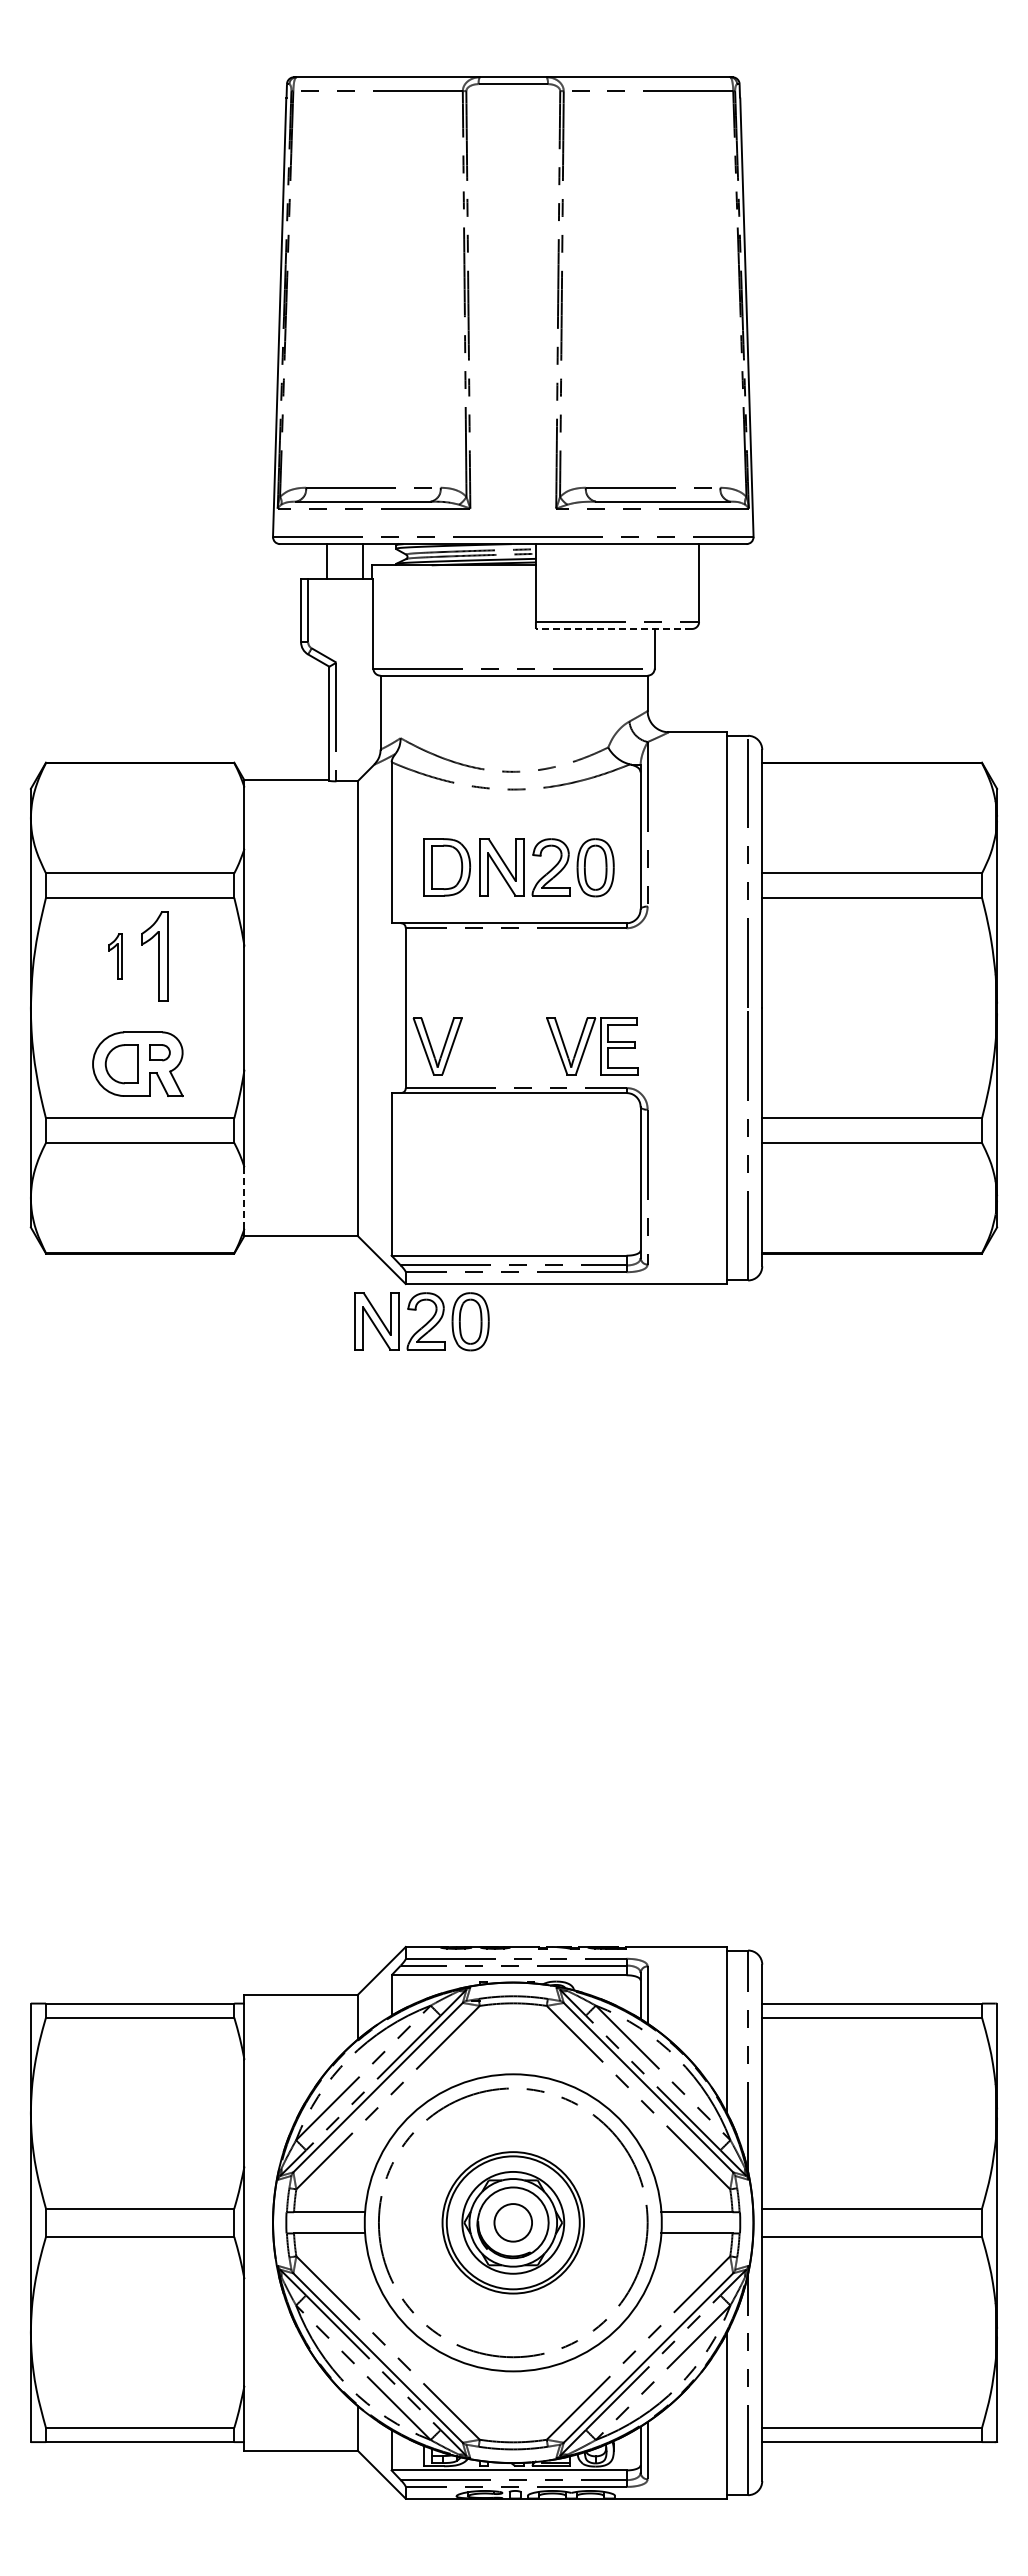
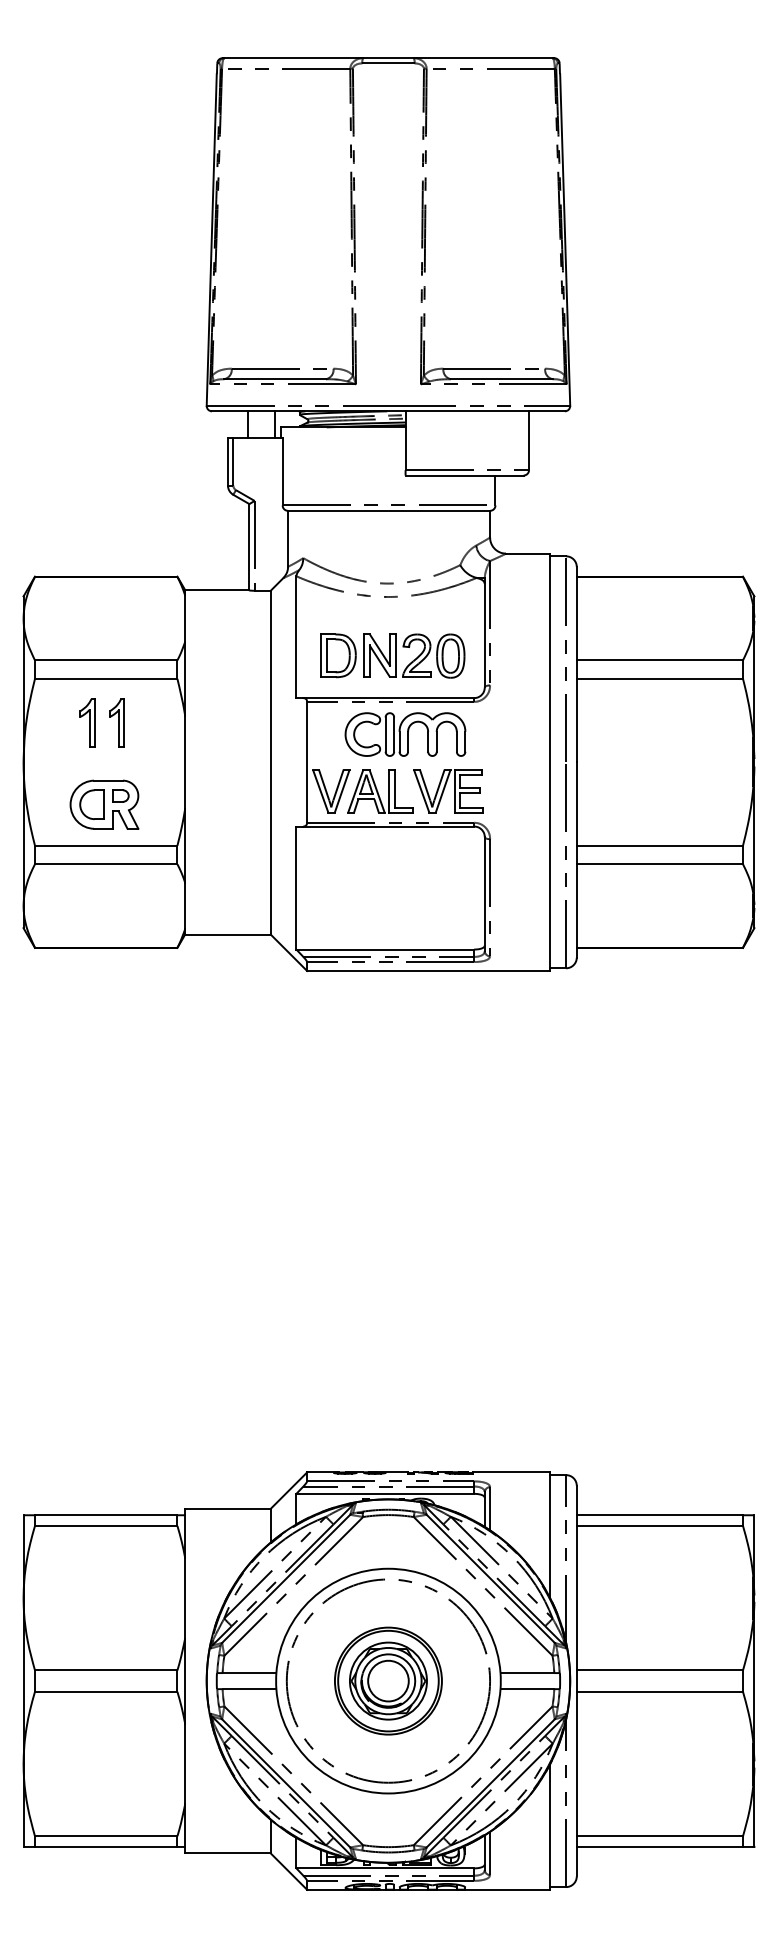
line: (613, 629) -> (464, 475), dashed -> solid
part: (115, 956) -> (87, 723), size x1.43
part: (154, 956) -> (117, 723), size x0.71
part: (535, 971) -> (405, 734), added
part: (502, 1046) -> (380, 791), added
line: (244, 1198) -> (185, 906), dashed -> solid
part: (421, 1321) -> (319, 999), removed
circle: (513, 2222) -> (388, 1680), size x1.43

